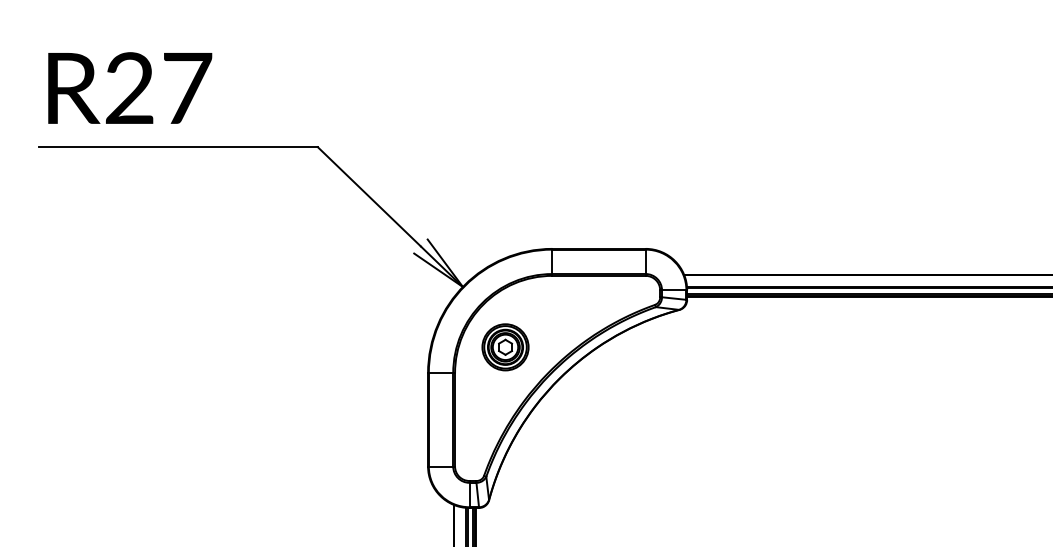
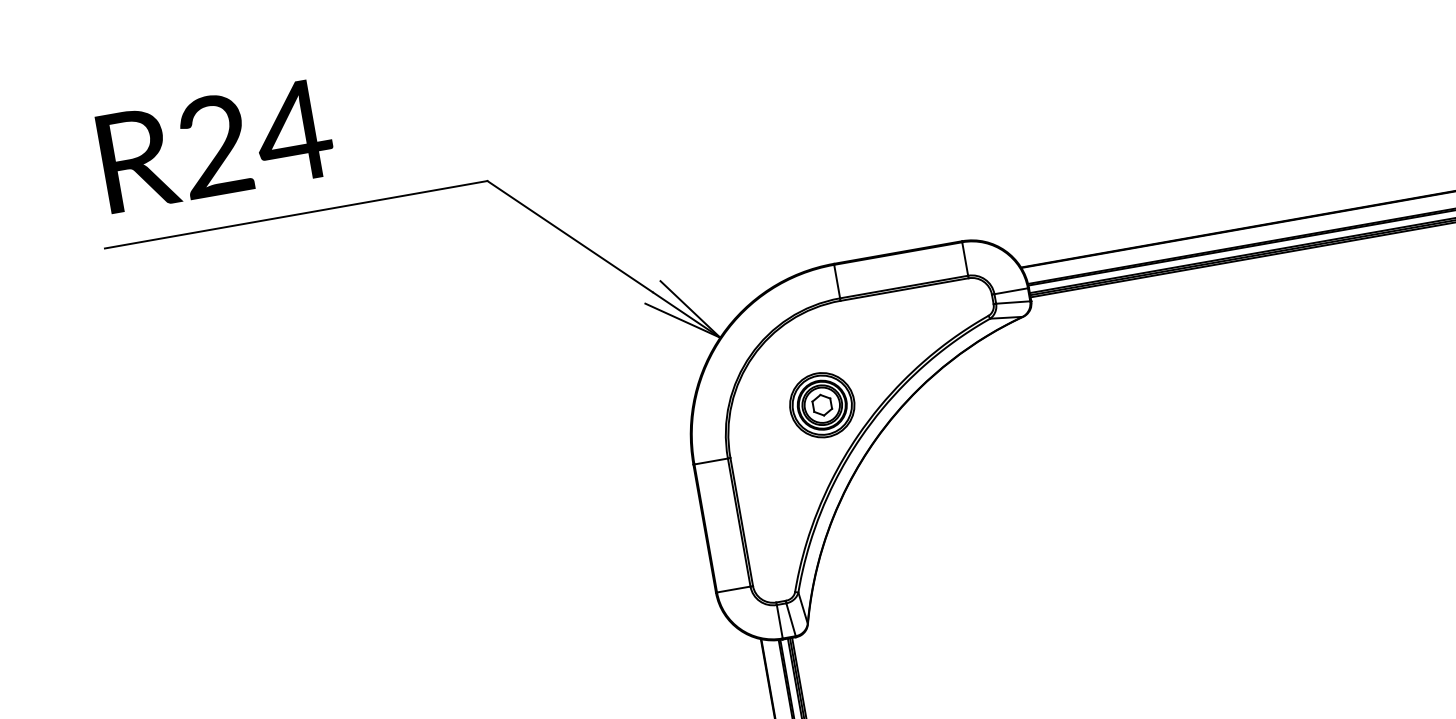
text: (186, 88) -> (292, 132), R27 -> R24
part: (505, 347) -> (822, 405), moved

